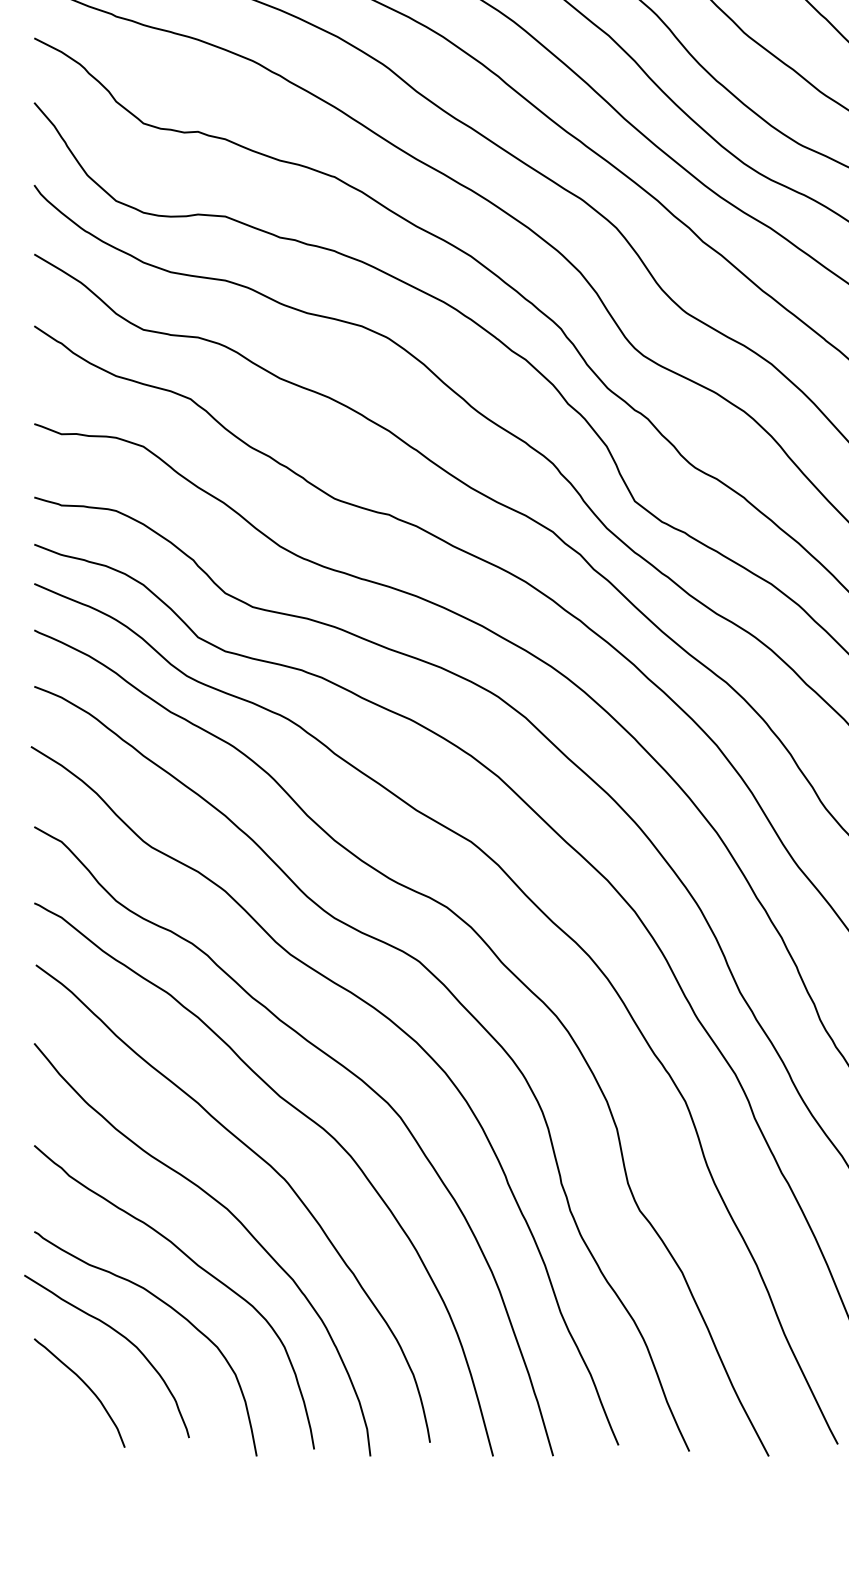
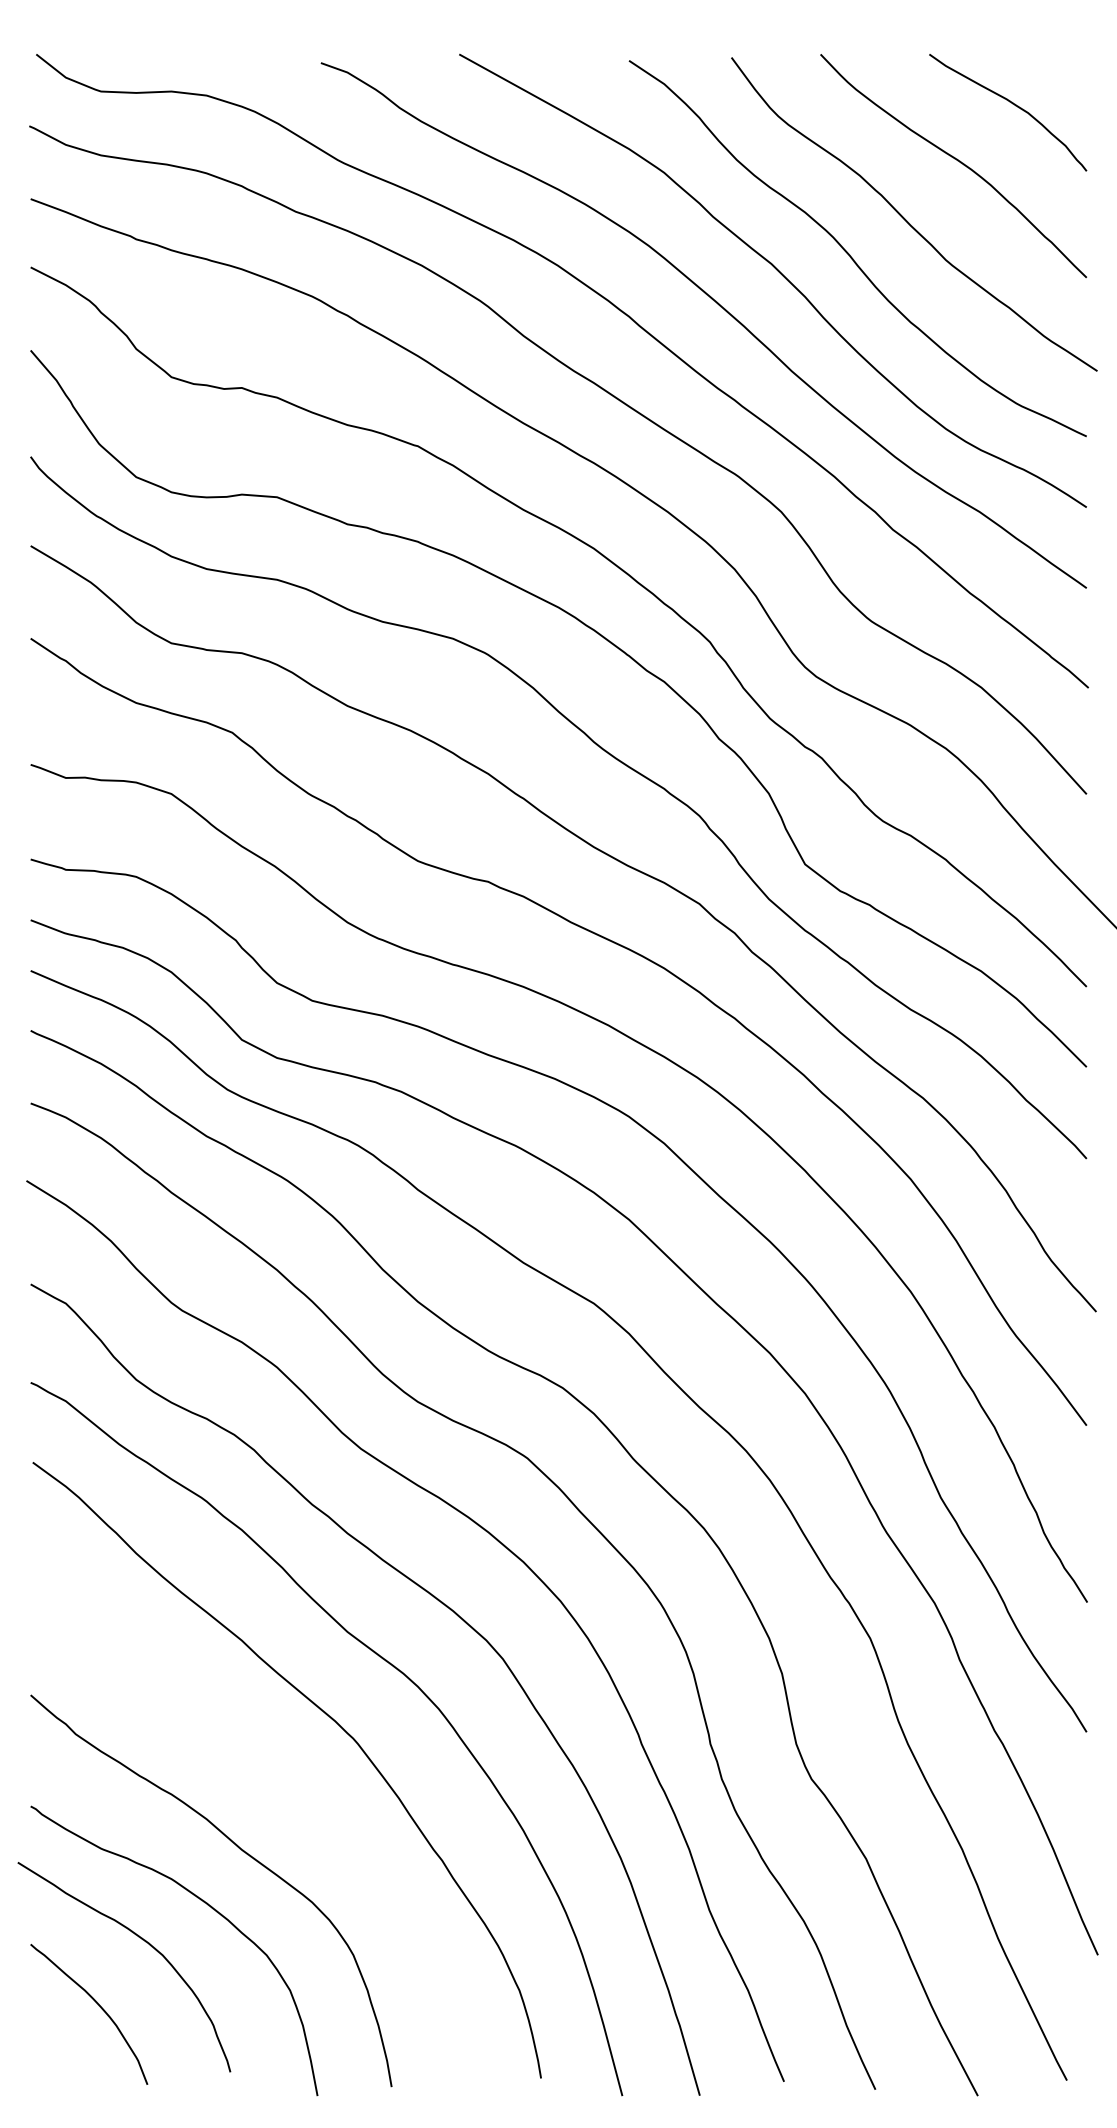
curve: (234, 1217) -> (288, 1787), removed

